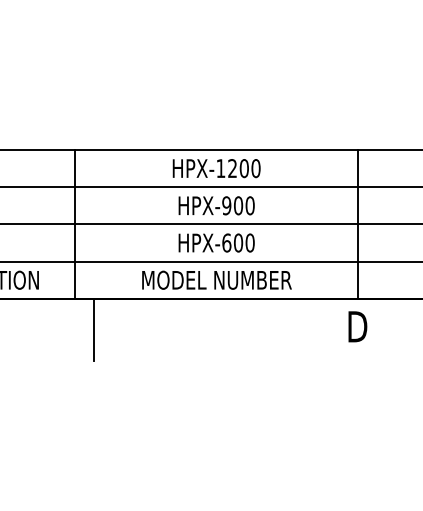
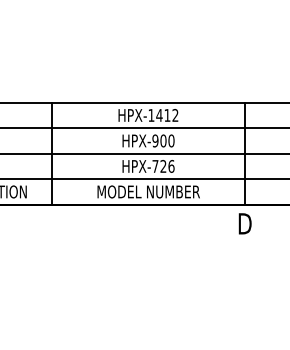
text: (244, 168) -> (167, 115), HPX-1200 -> HPX-1412
text: (238, 241) -> (163, 165), HPX-600 -> HPX-726
line: (93, 329) -> (64, 225), removed

